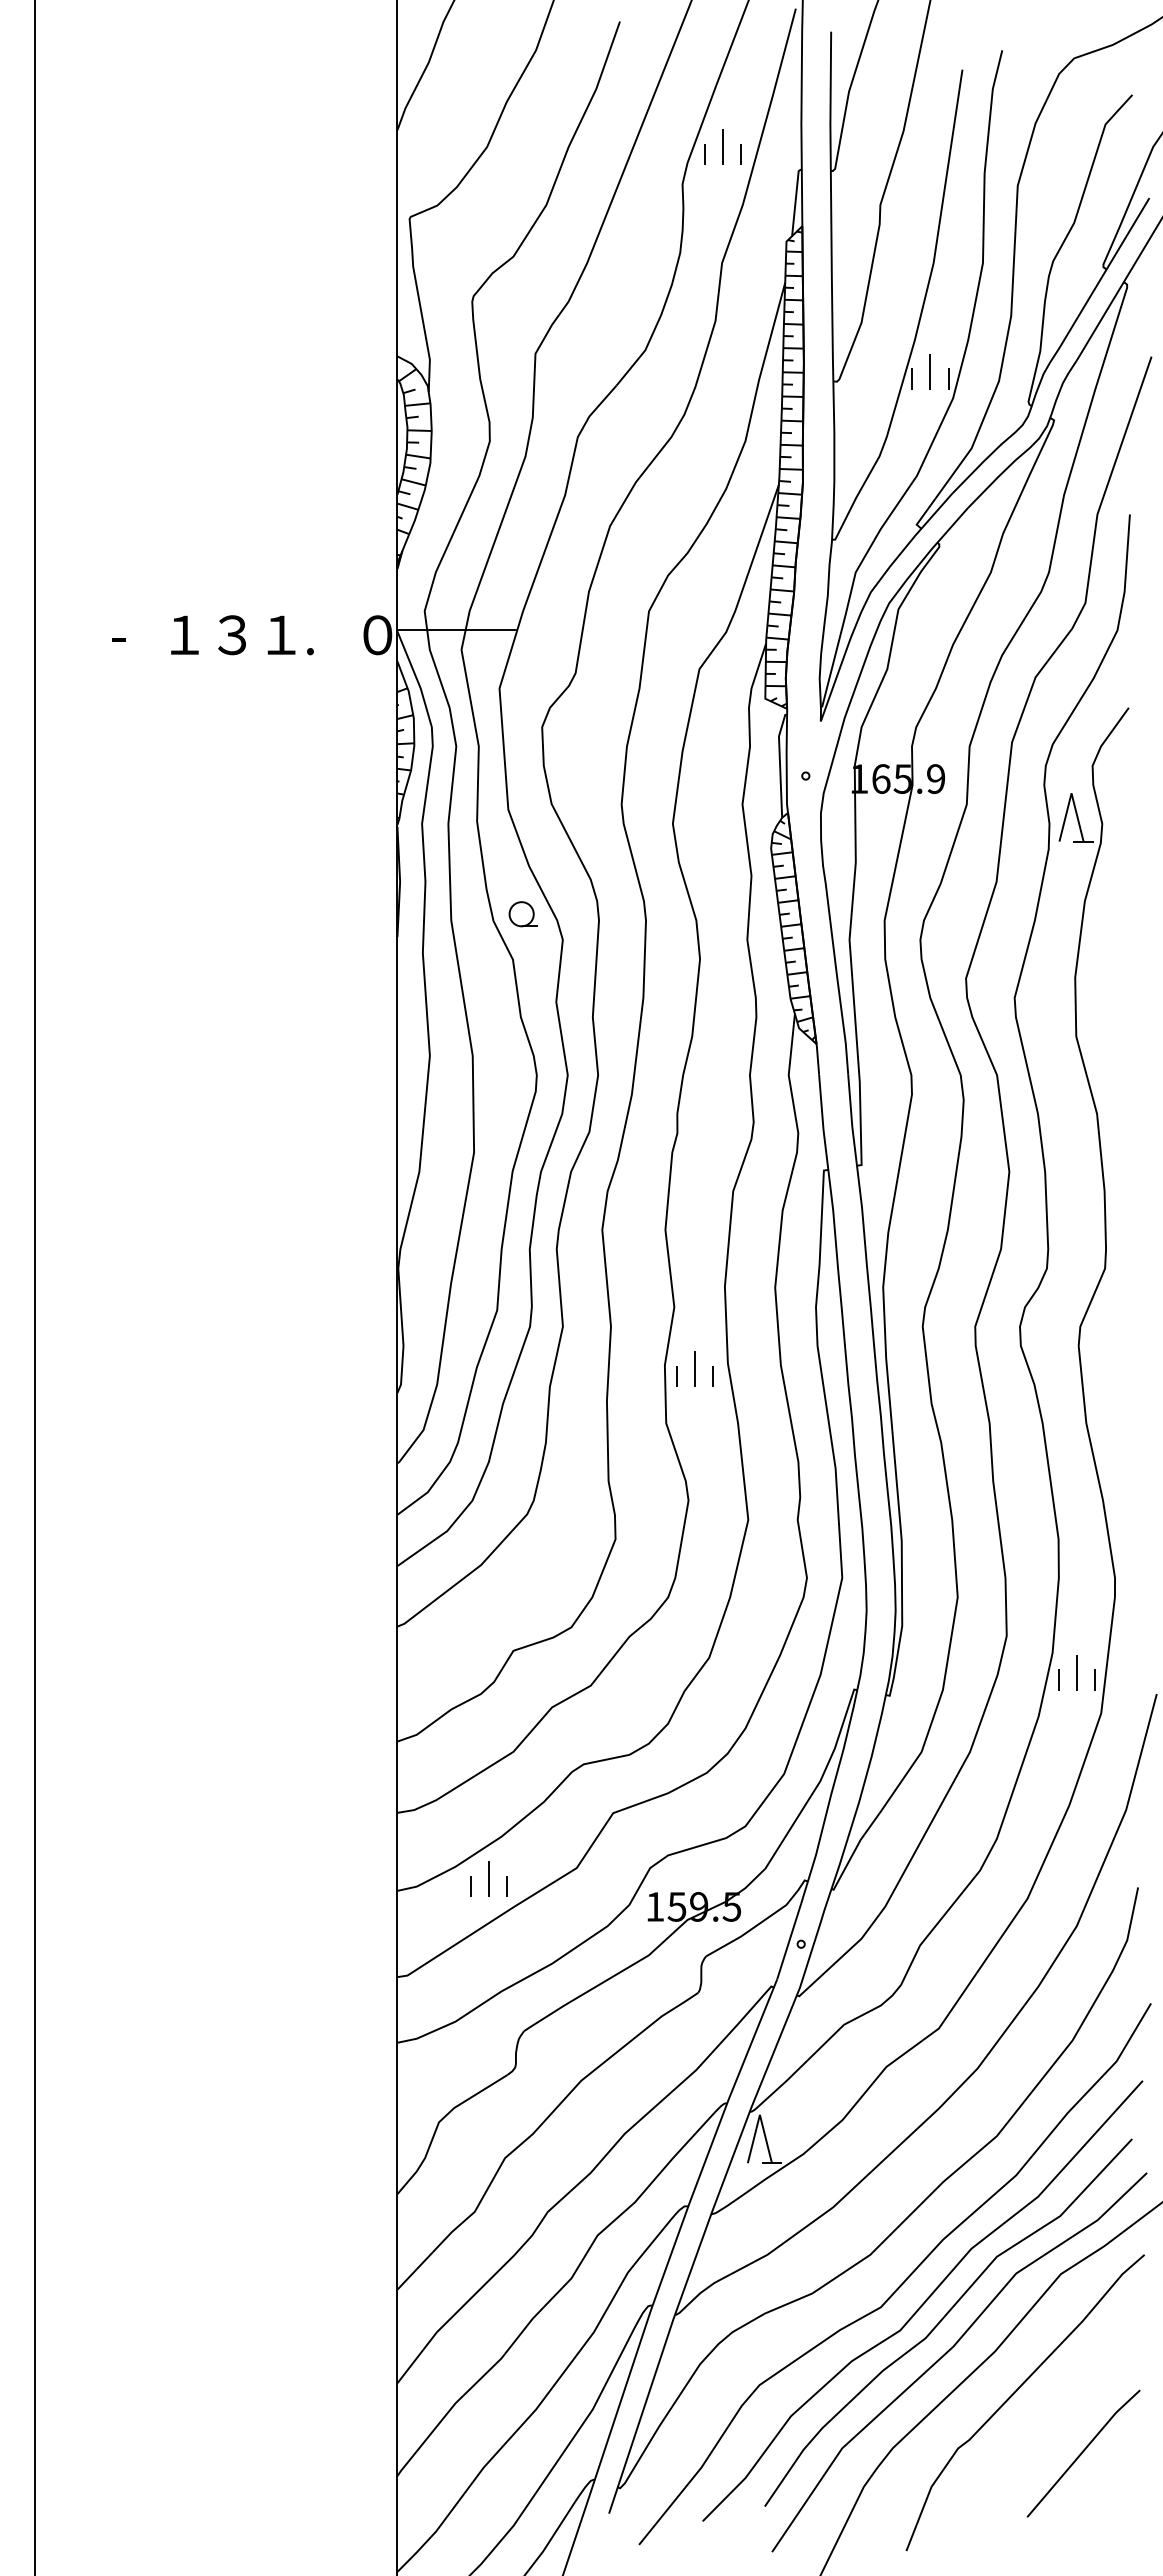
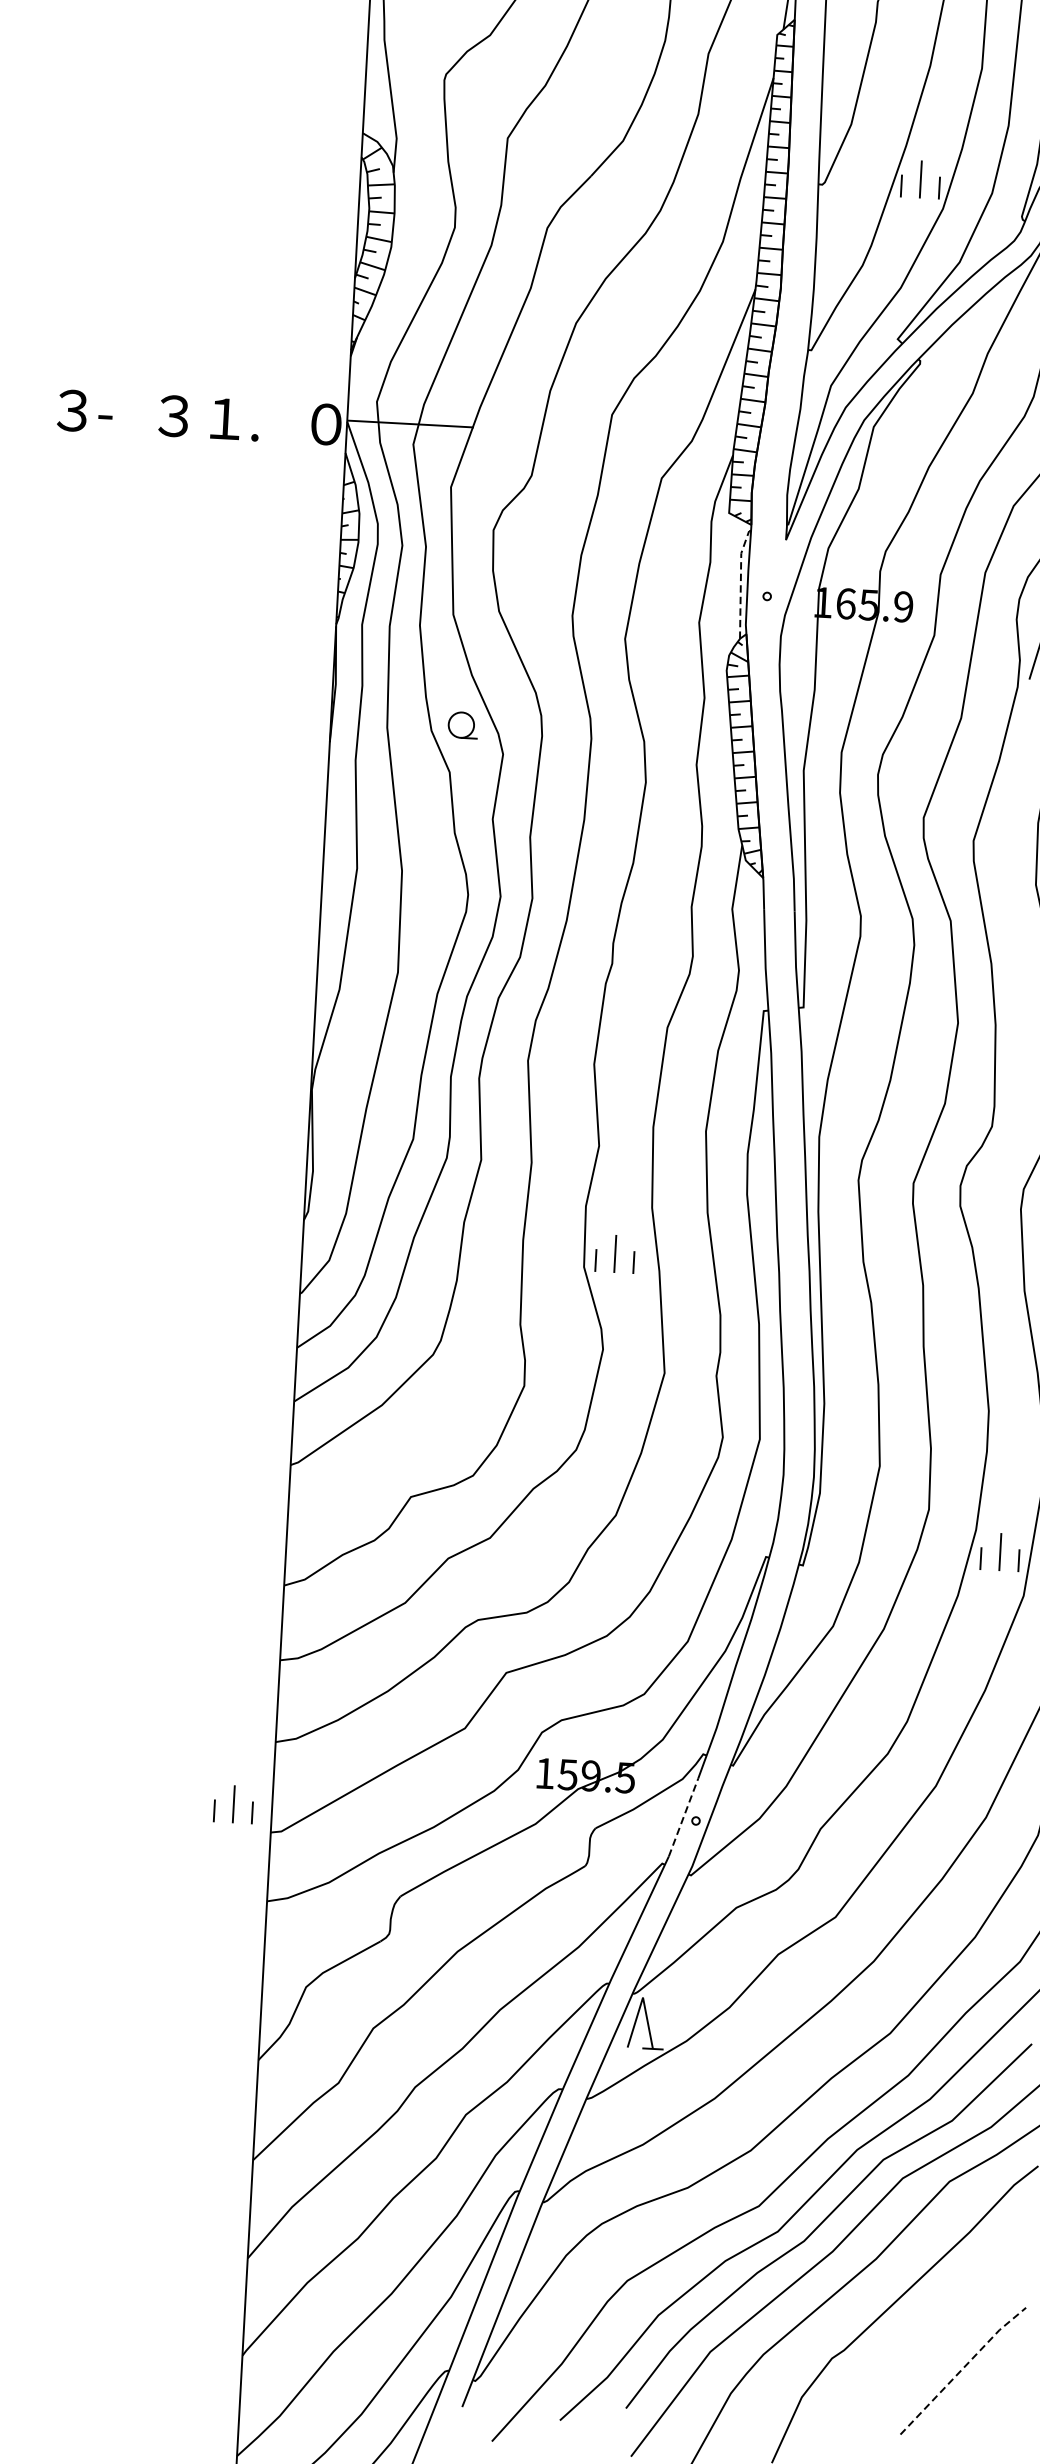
text: (179, 634) -> (118, 412), １ -> -
text: (130, 635) -> (67, 410), - -> ３
line: (780, 763) -> (741, 581), solid -> dashed
part: (694, 1368) -> (614, 1253), moved
part: (488, 1878) -> (233, 1803), moved
line: (789, 1941) -> (683, 1817), solid -> dashed
line: (1082, 2452) -> (962, 2369), solid -> dashed

